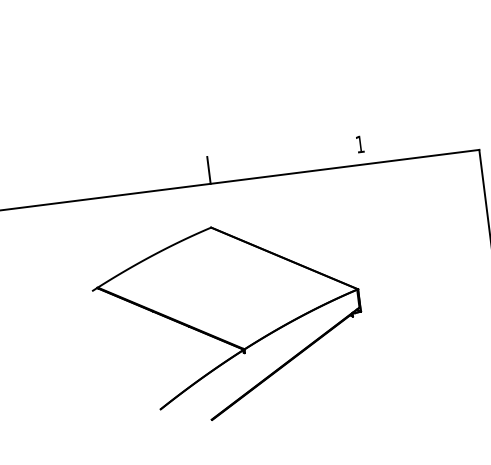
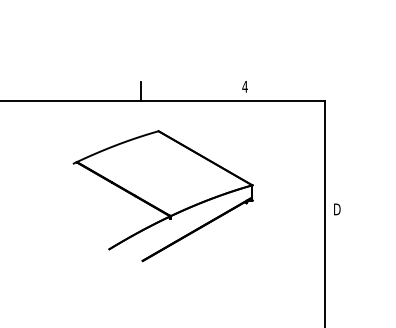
text: (359, 144) -> (244, 86), 1 -> 4
part: (228, 322) -> (162, 196), moved

